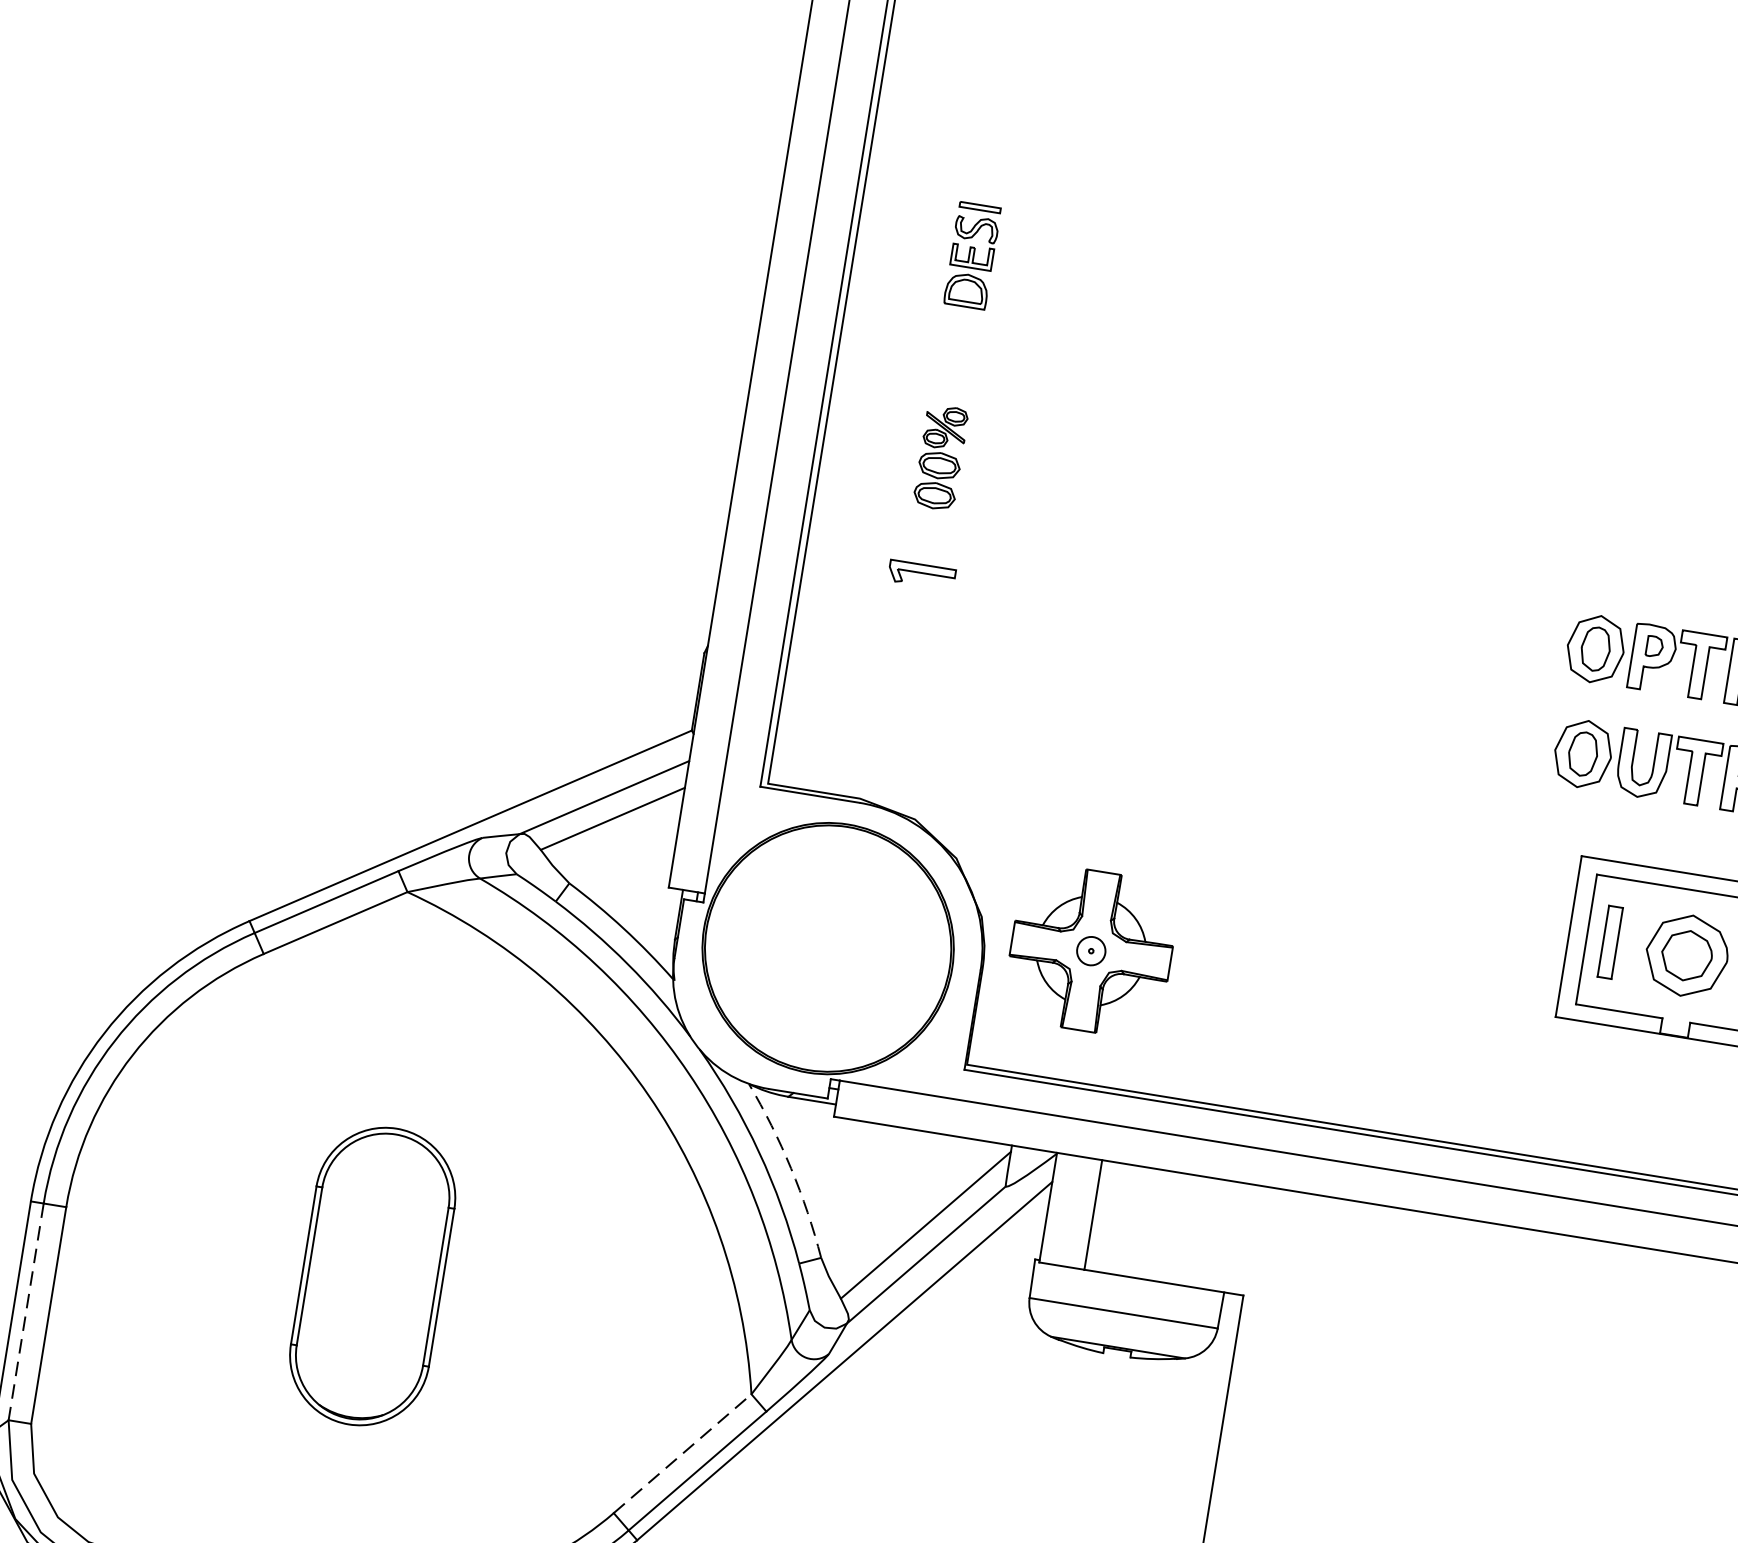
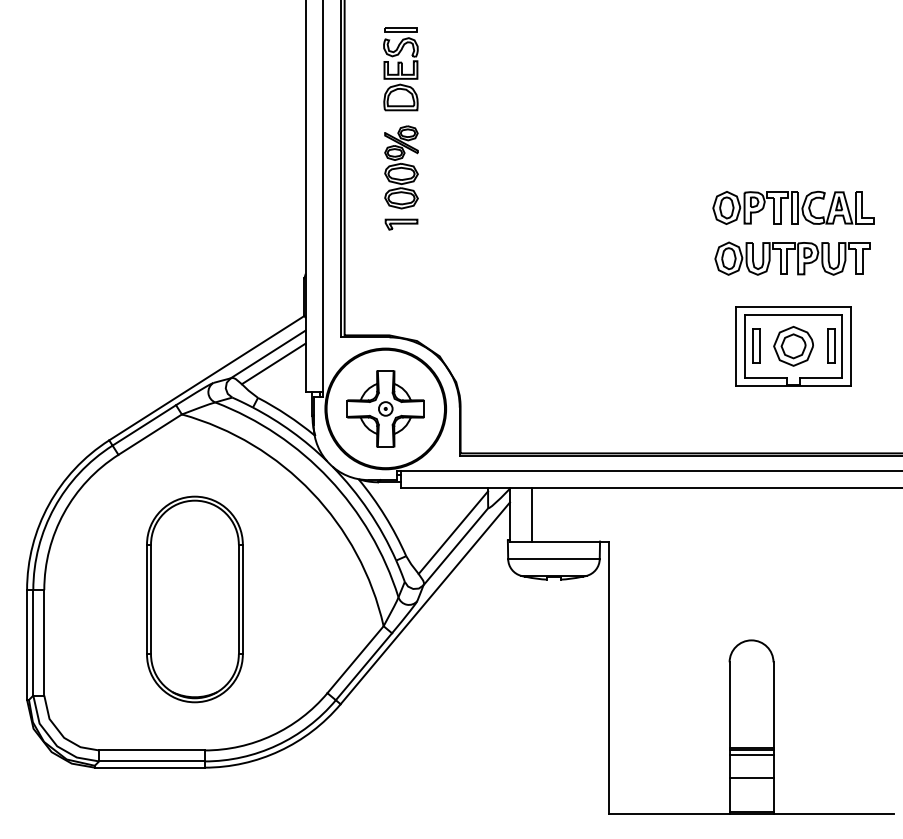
part: (971, 256) -> (400, 69), size x1.67
part: (940, 457) -> (401, 167), size x1.67
part: (1090, 950) -> (385, 408), moved
arc: (791, 1169) -> (385, 516), dashed -> solid
part: (371, 1276) -> (194, 599), size x1.43
line: (26, 1311) -> (33, 642), dashed -> solid
line: (682, 1453) -> (355, 659), dashed -> solid

